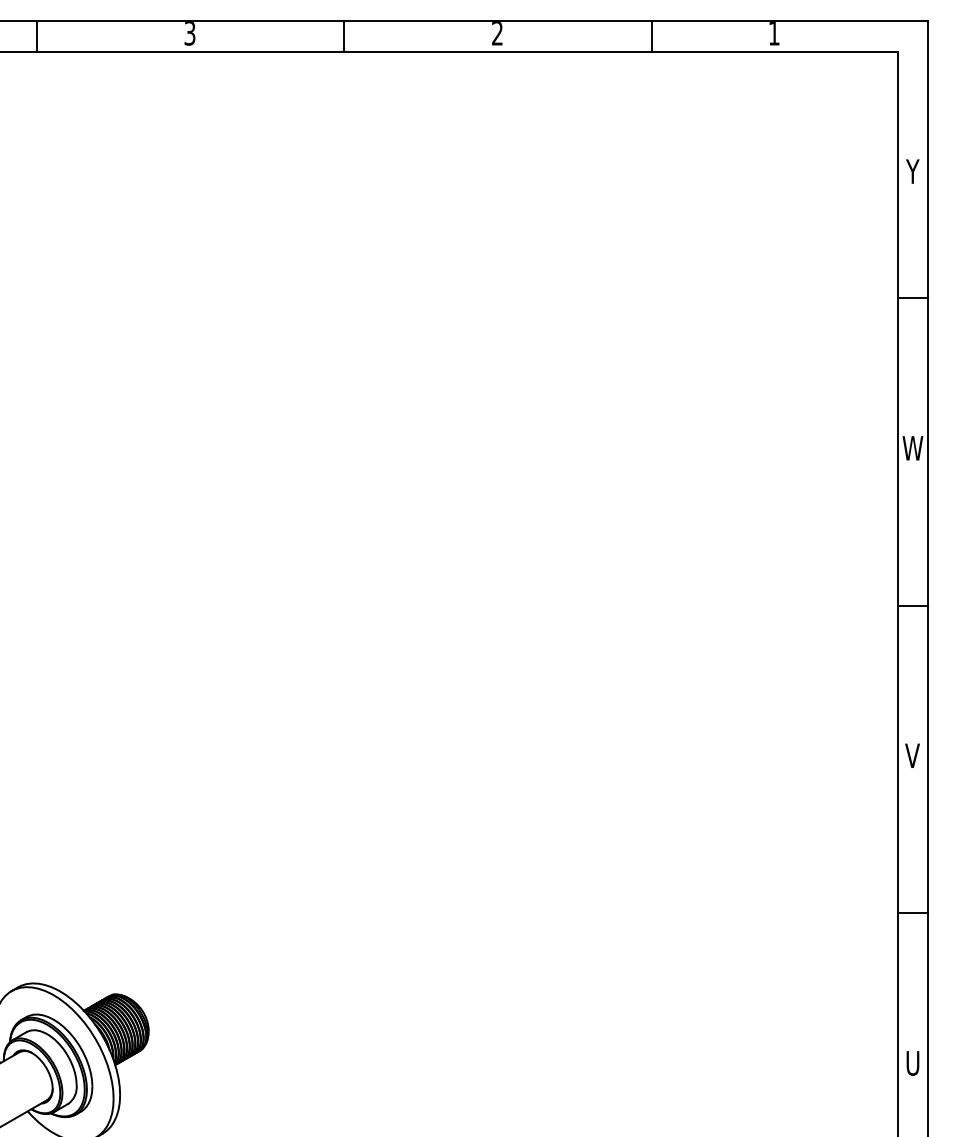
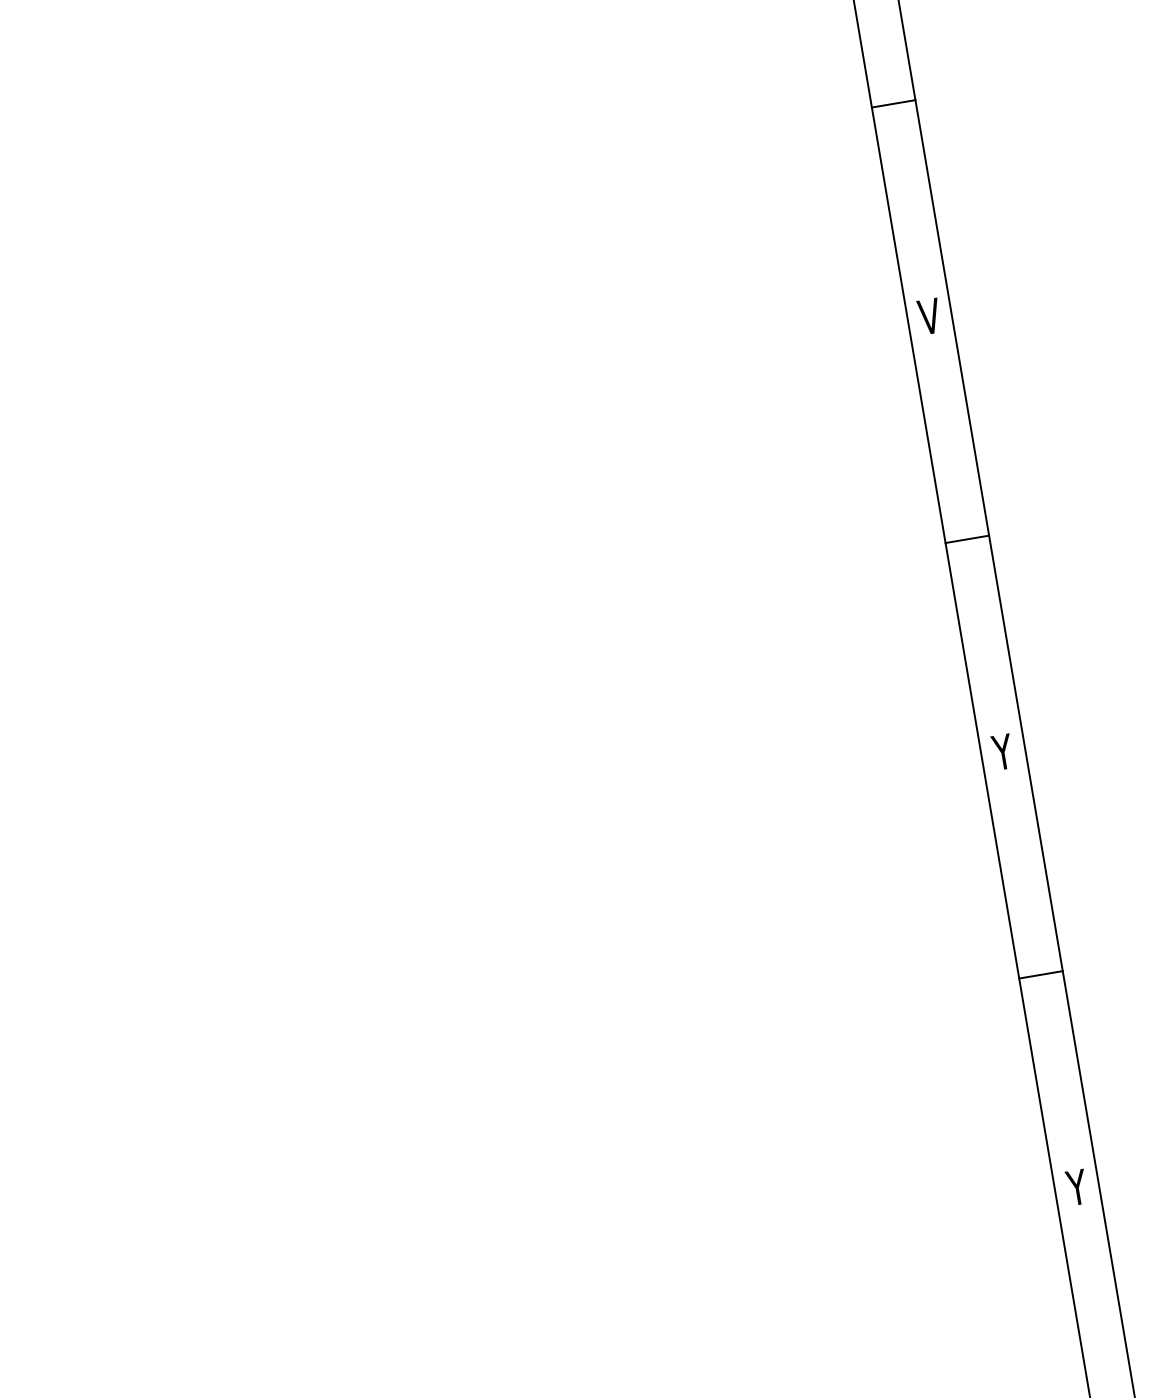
text: (912, 448) -> (929, 316), W -> V
text: (912, 755) -> (1002, 751), V -> Y
text: (912, 1063) -> (1076, 1187), U -> Y

